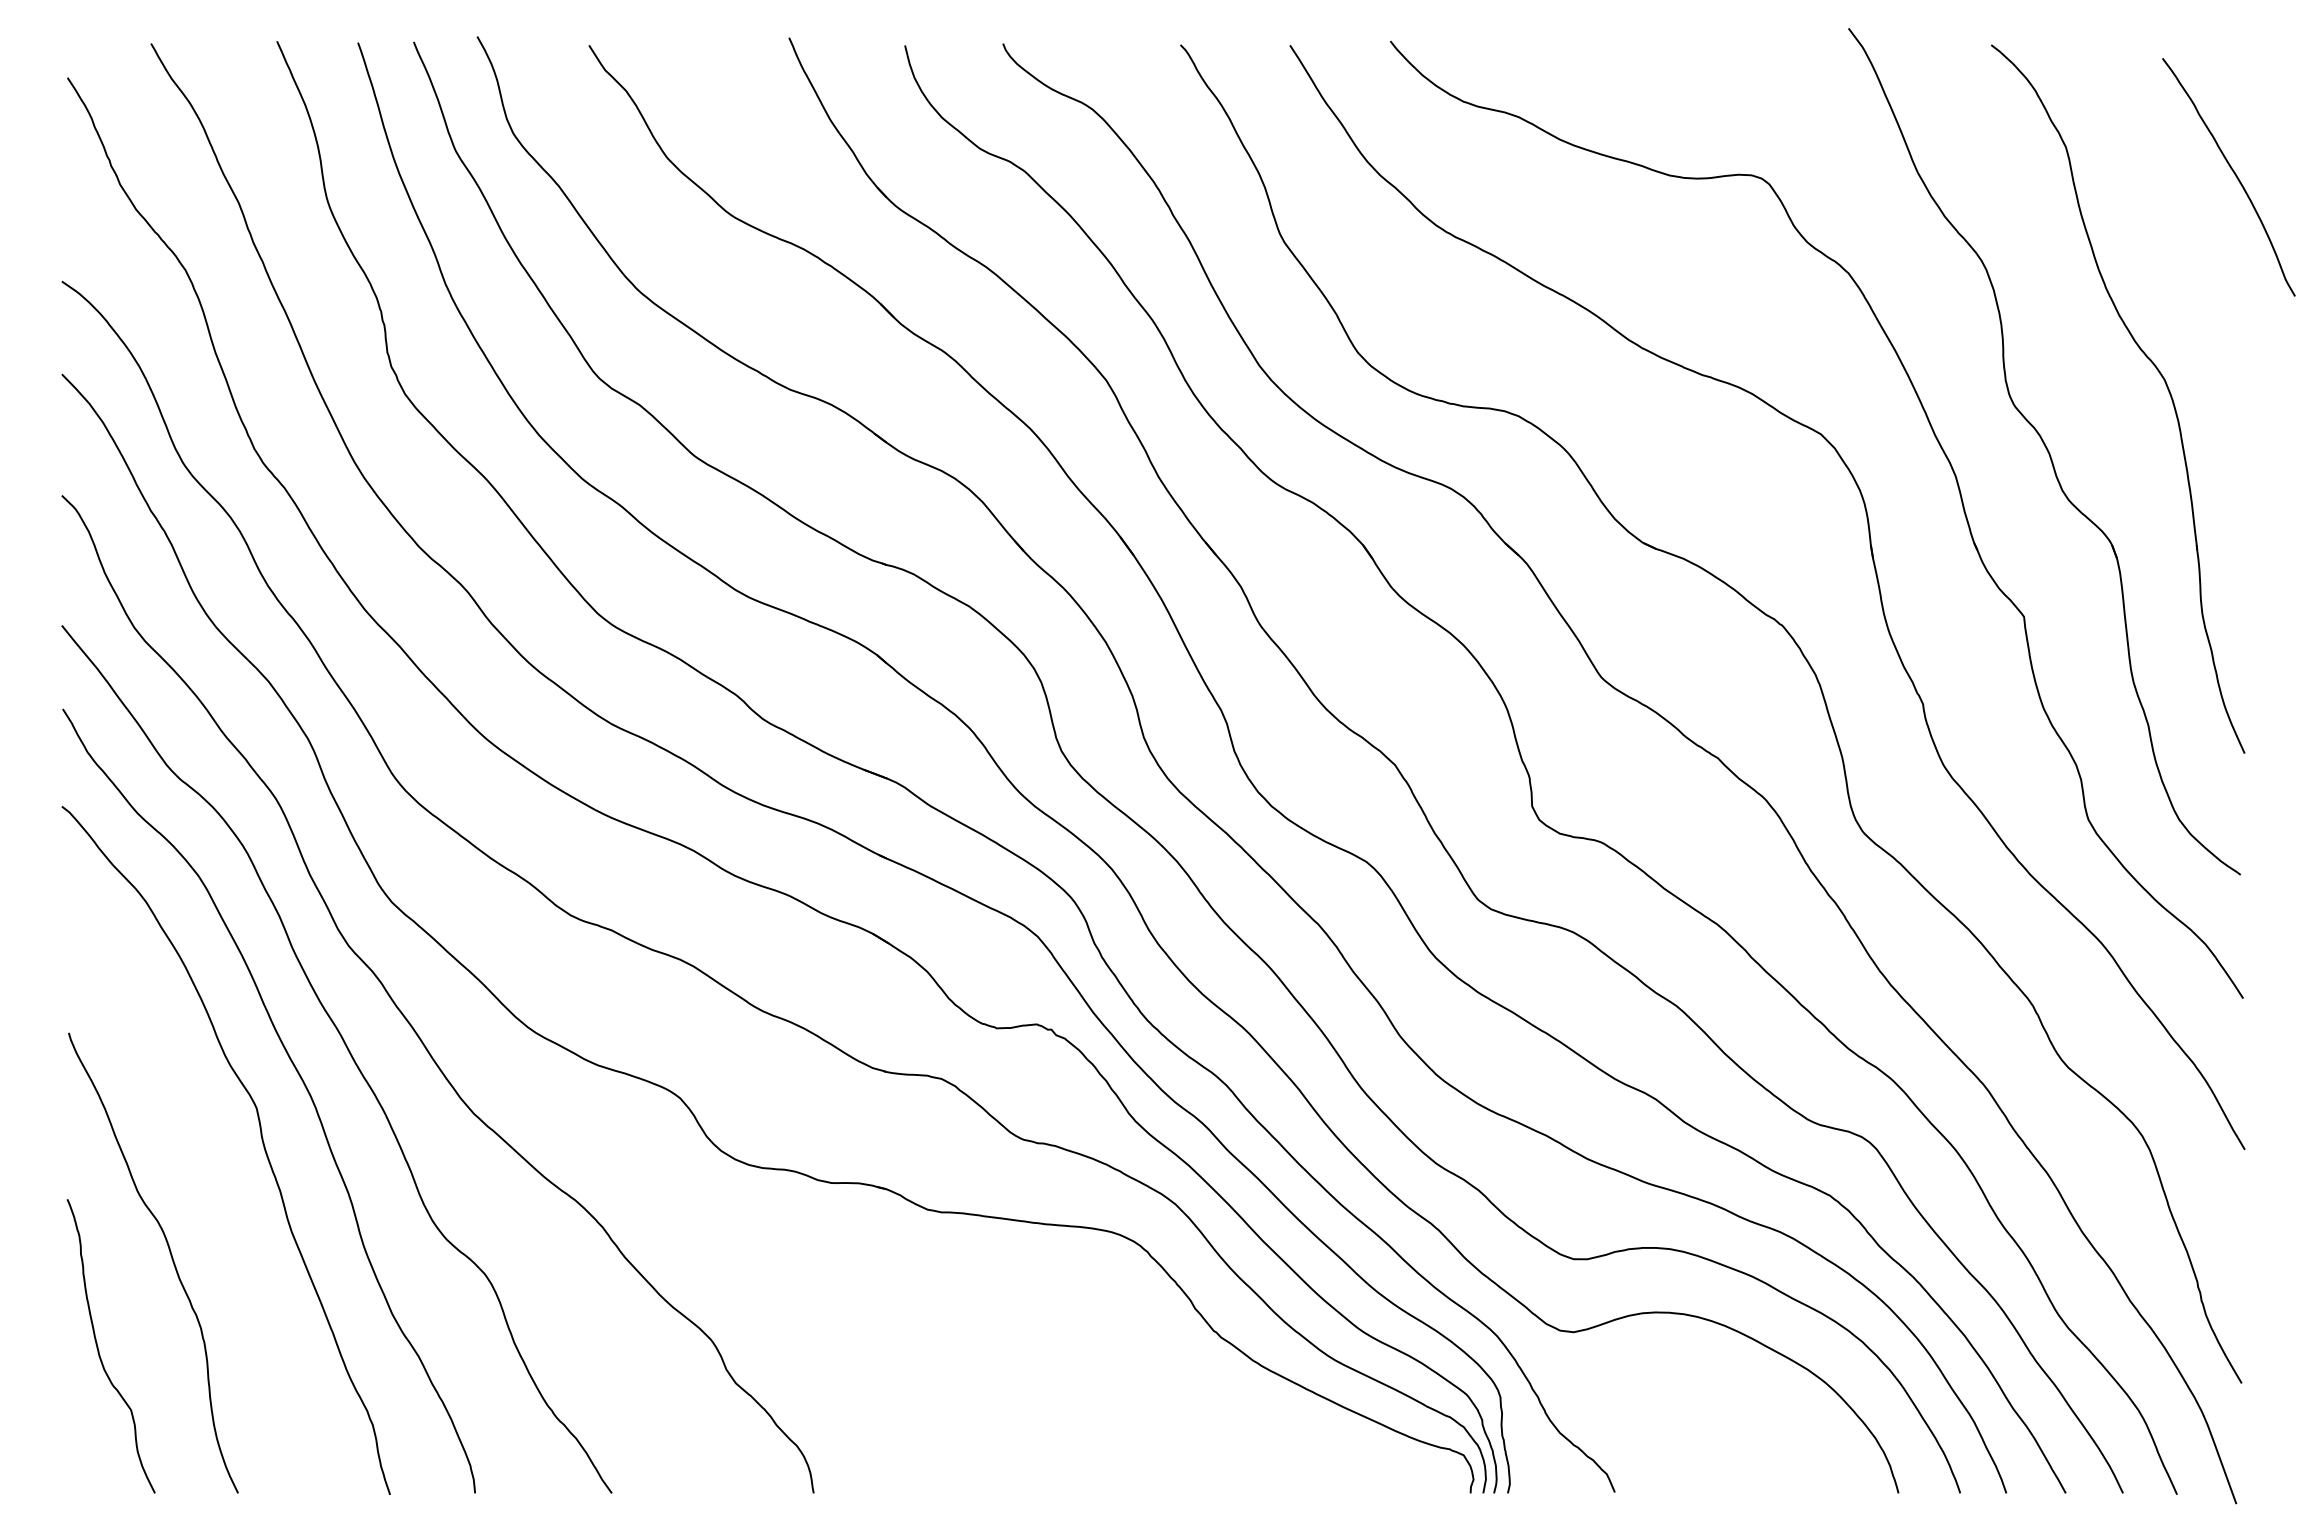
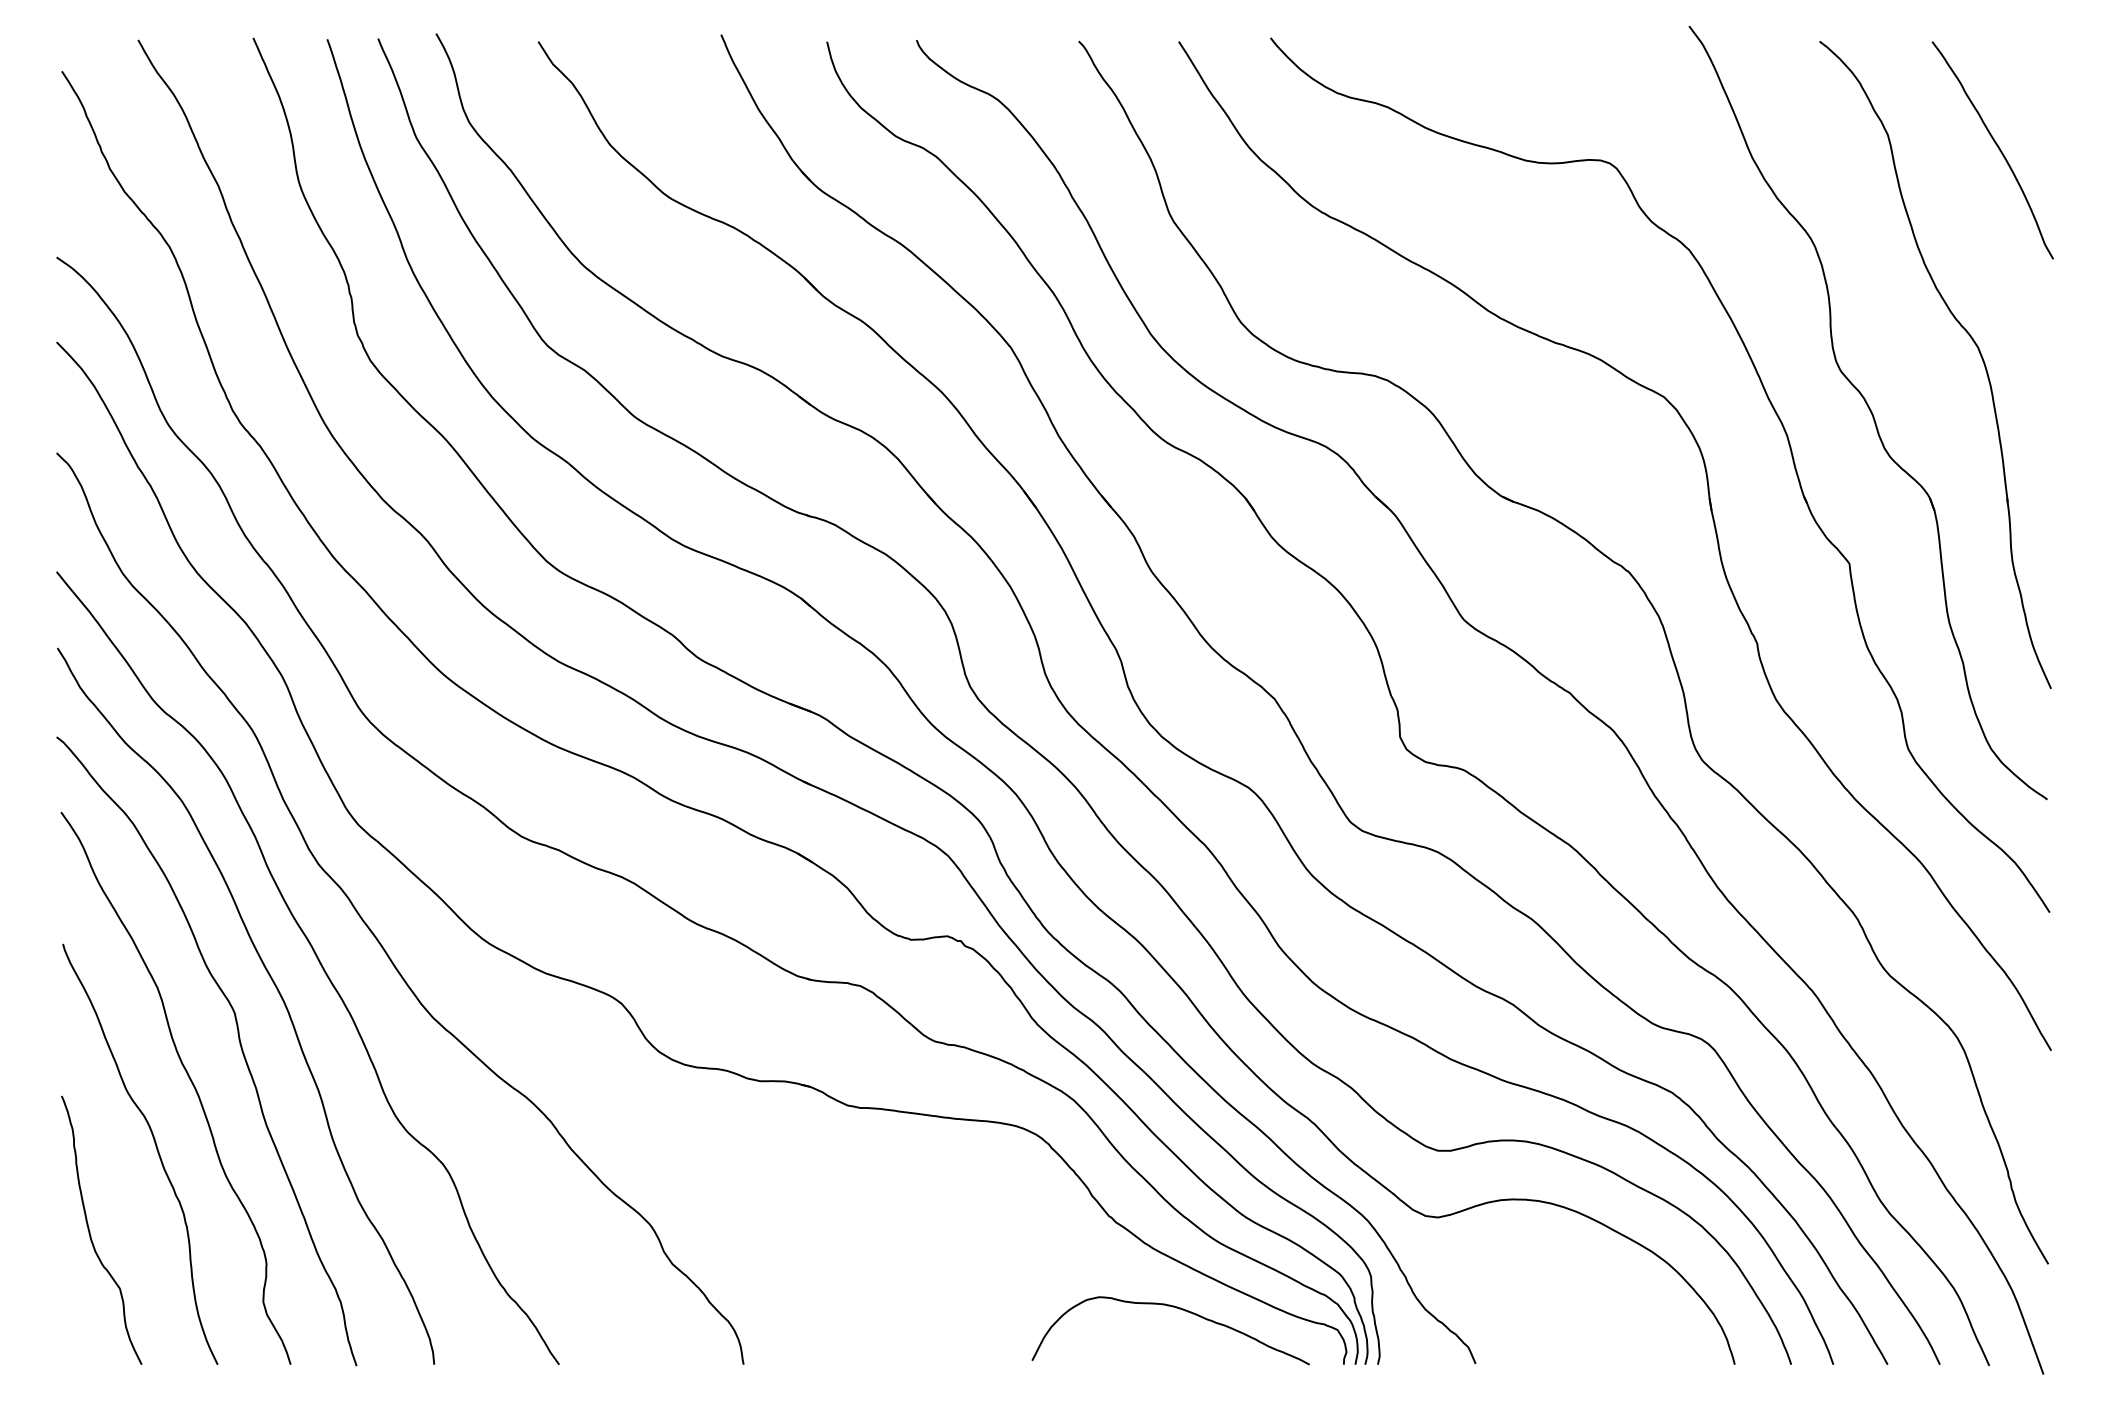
curve: (2233, 173) -> (1997, 146), moved
curve: (208, 1183) -> (190, 1081), added
curve: (1289, 1432) -> (1178, 1309), added

